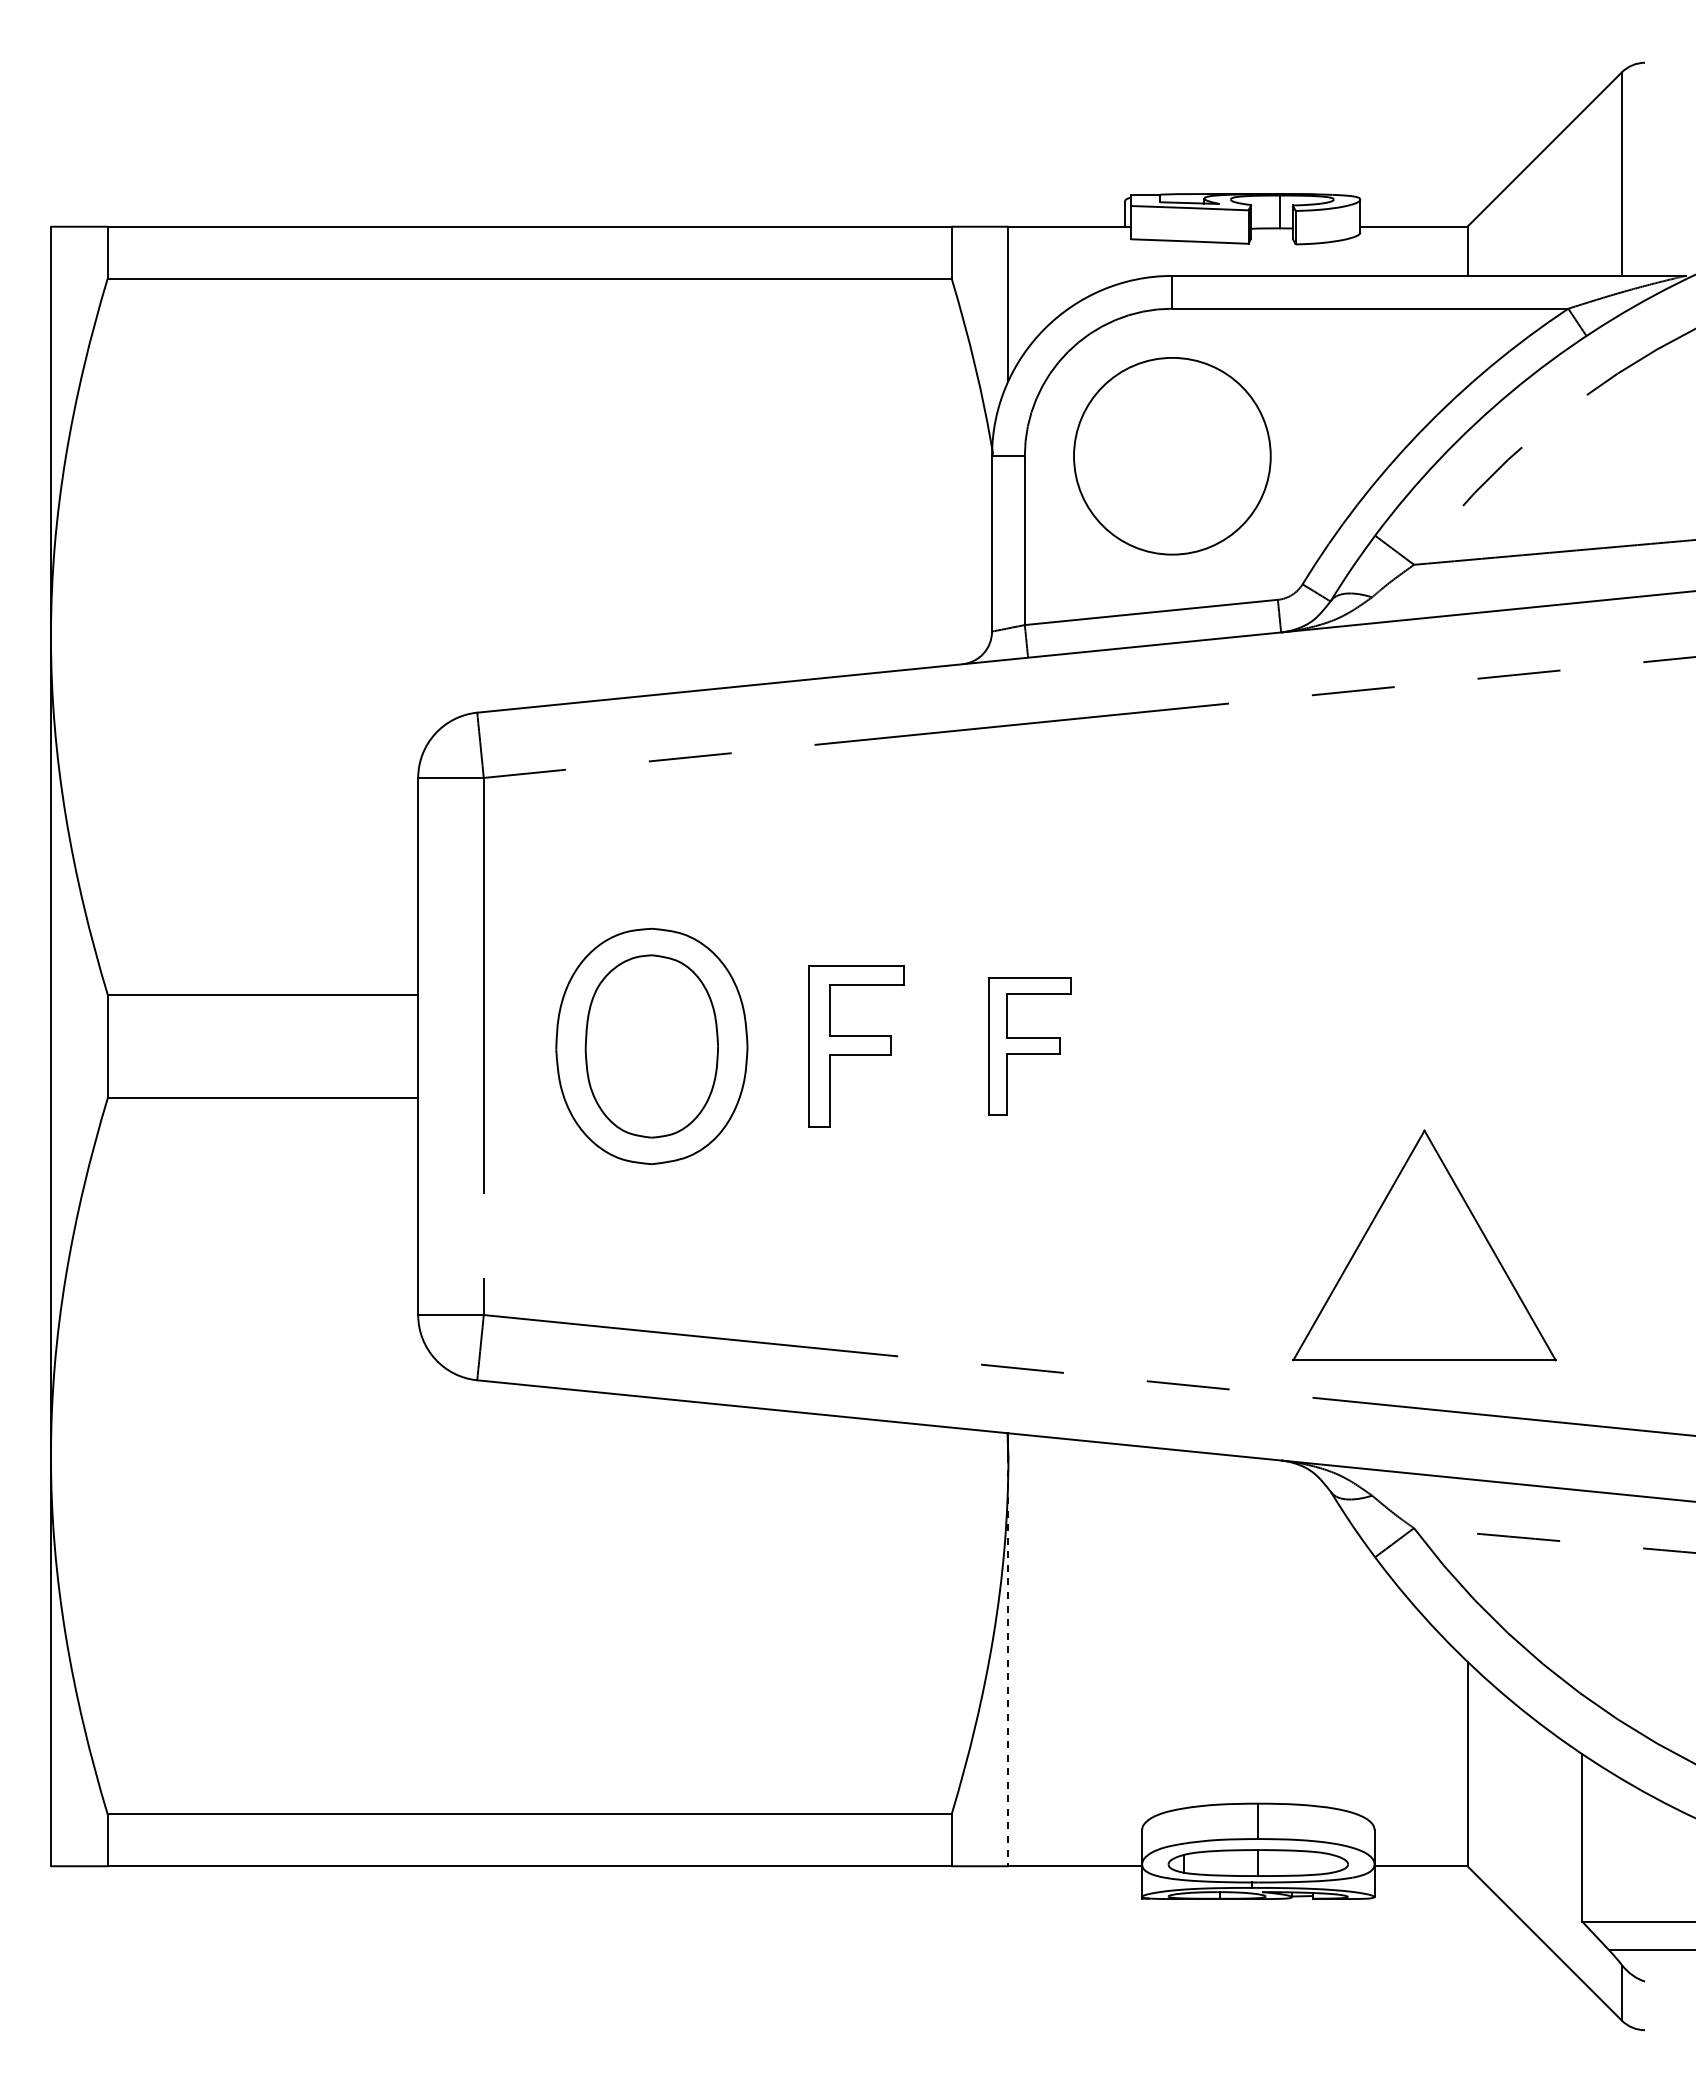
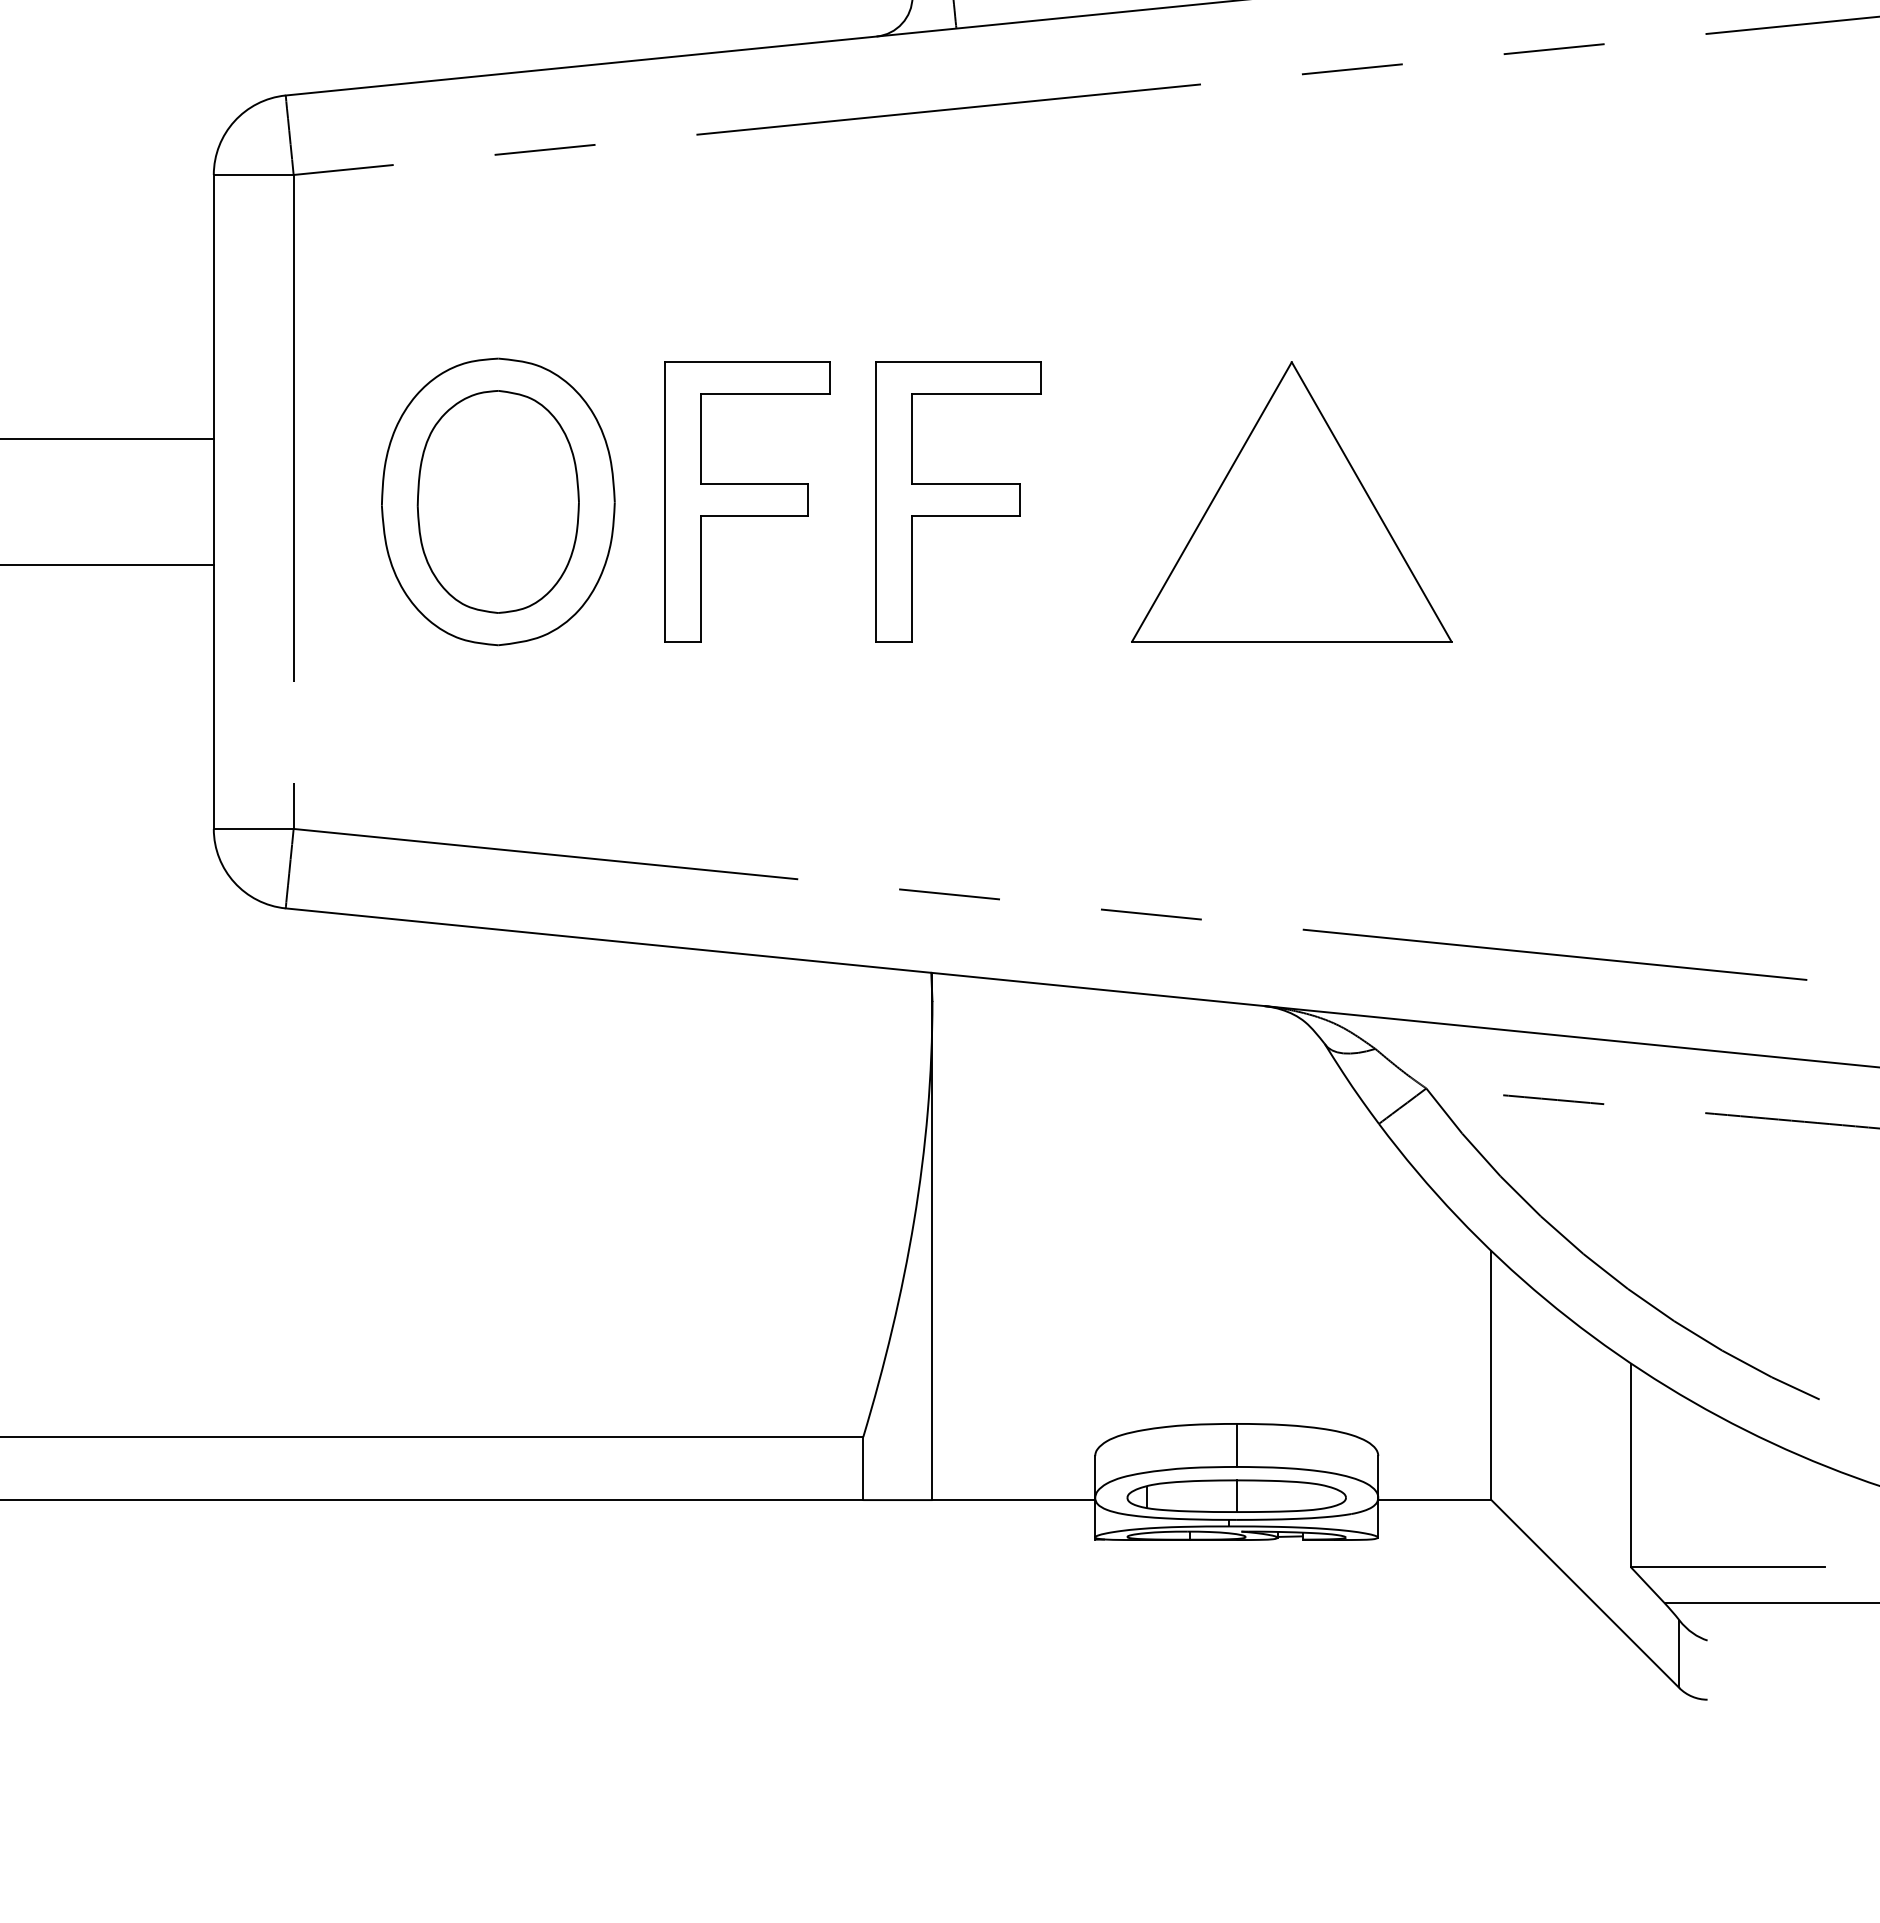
part: (856, 1046) -> (747, 501), size x1.43
part: (1029, 1046) -> (958, 501), size x1.67
part: (1424, 1245) -> (1291, 501), moved
line: (1008, 1661) -> (932, 1250), dashed -> solid

